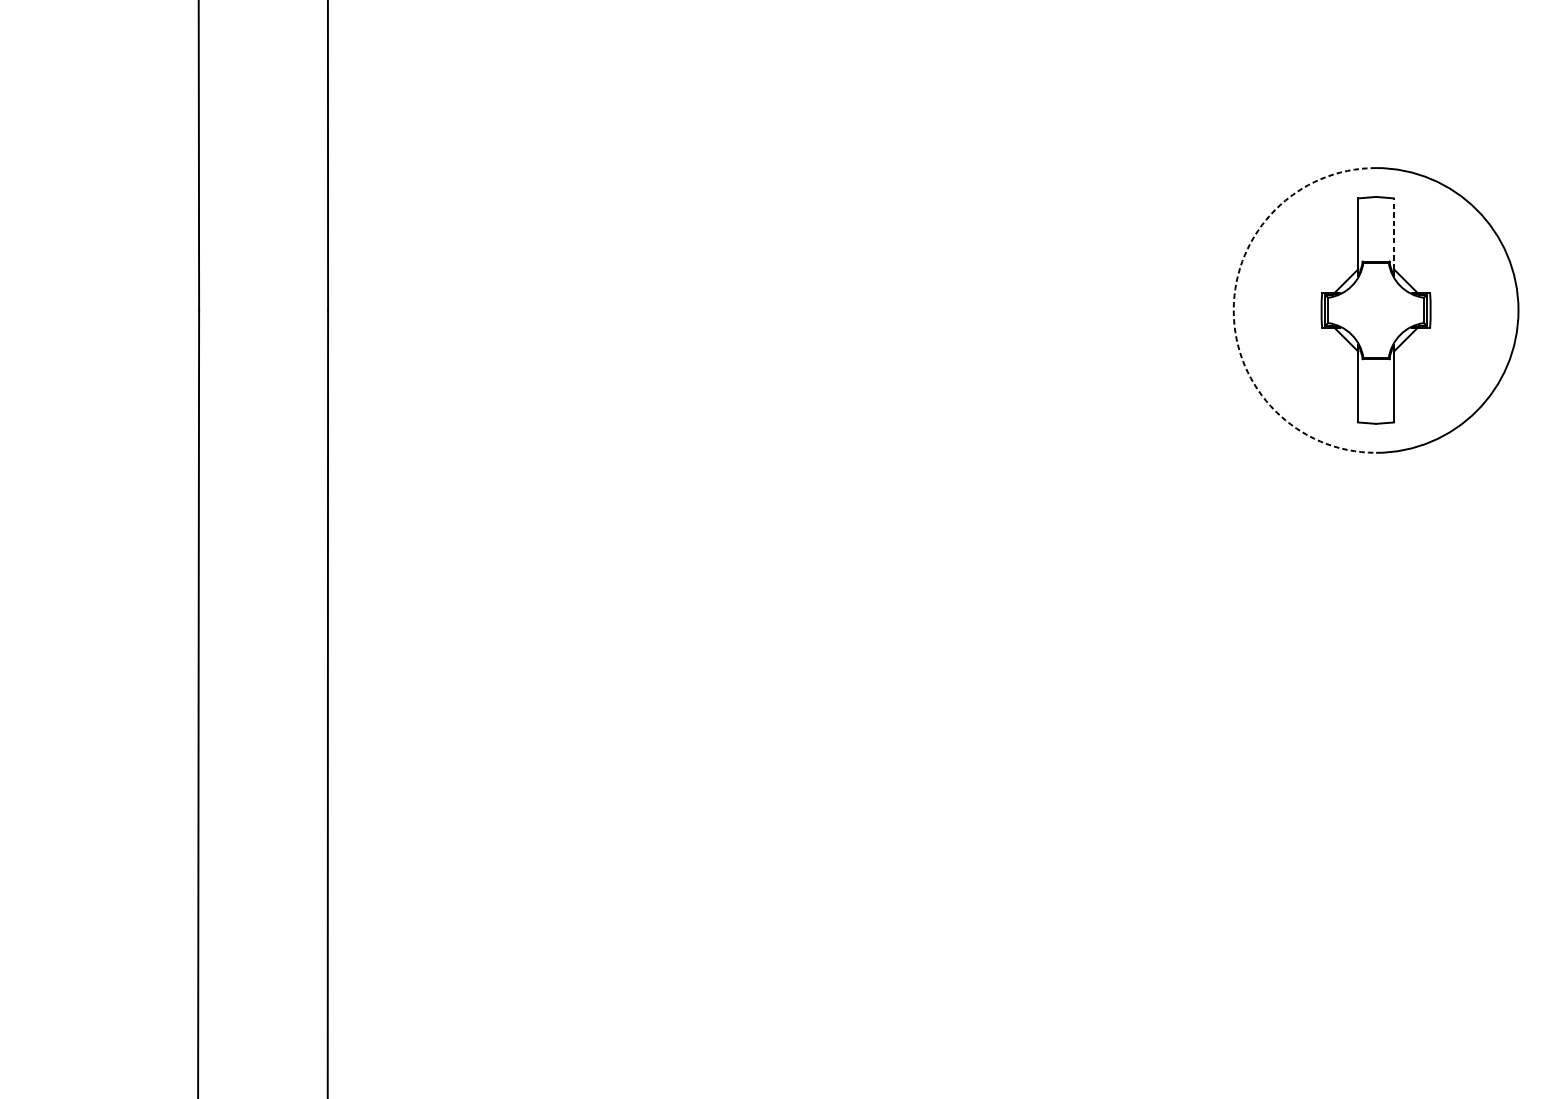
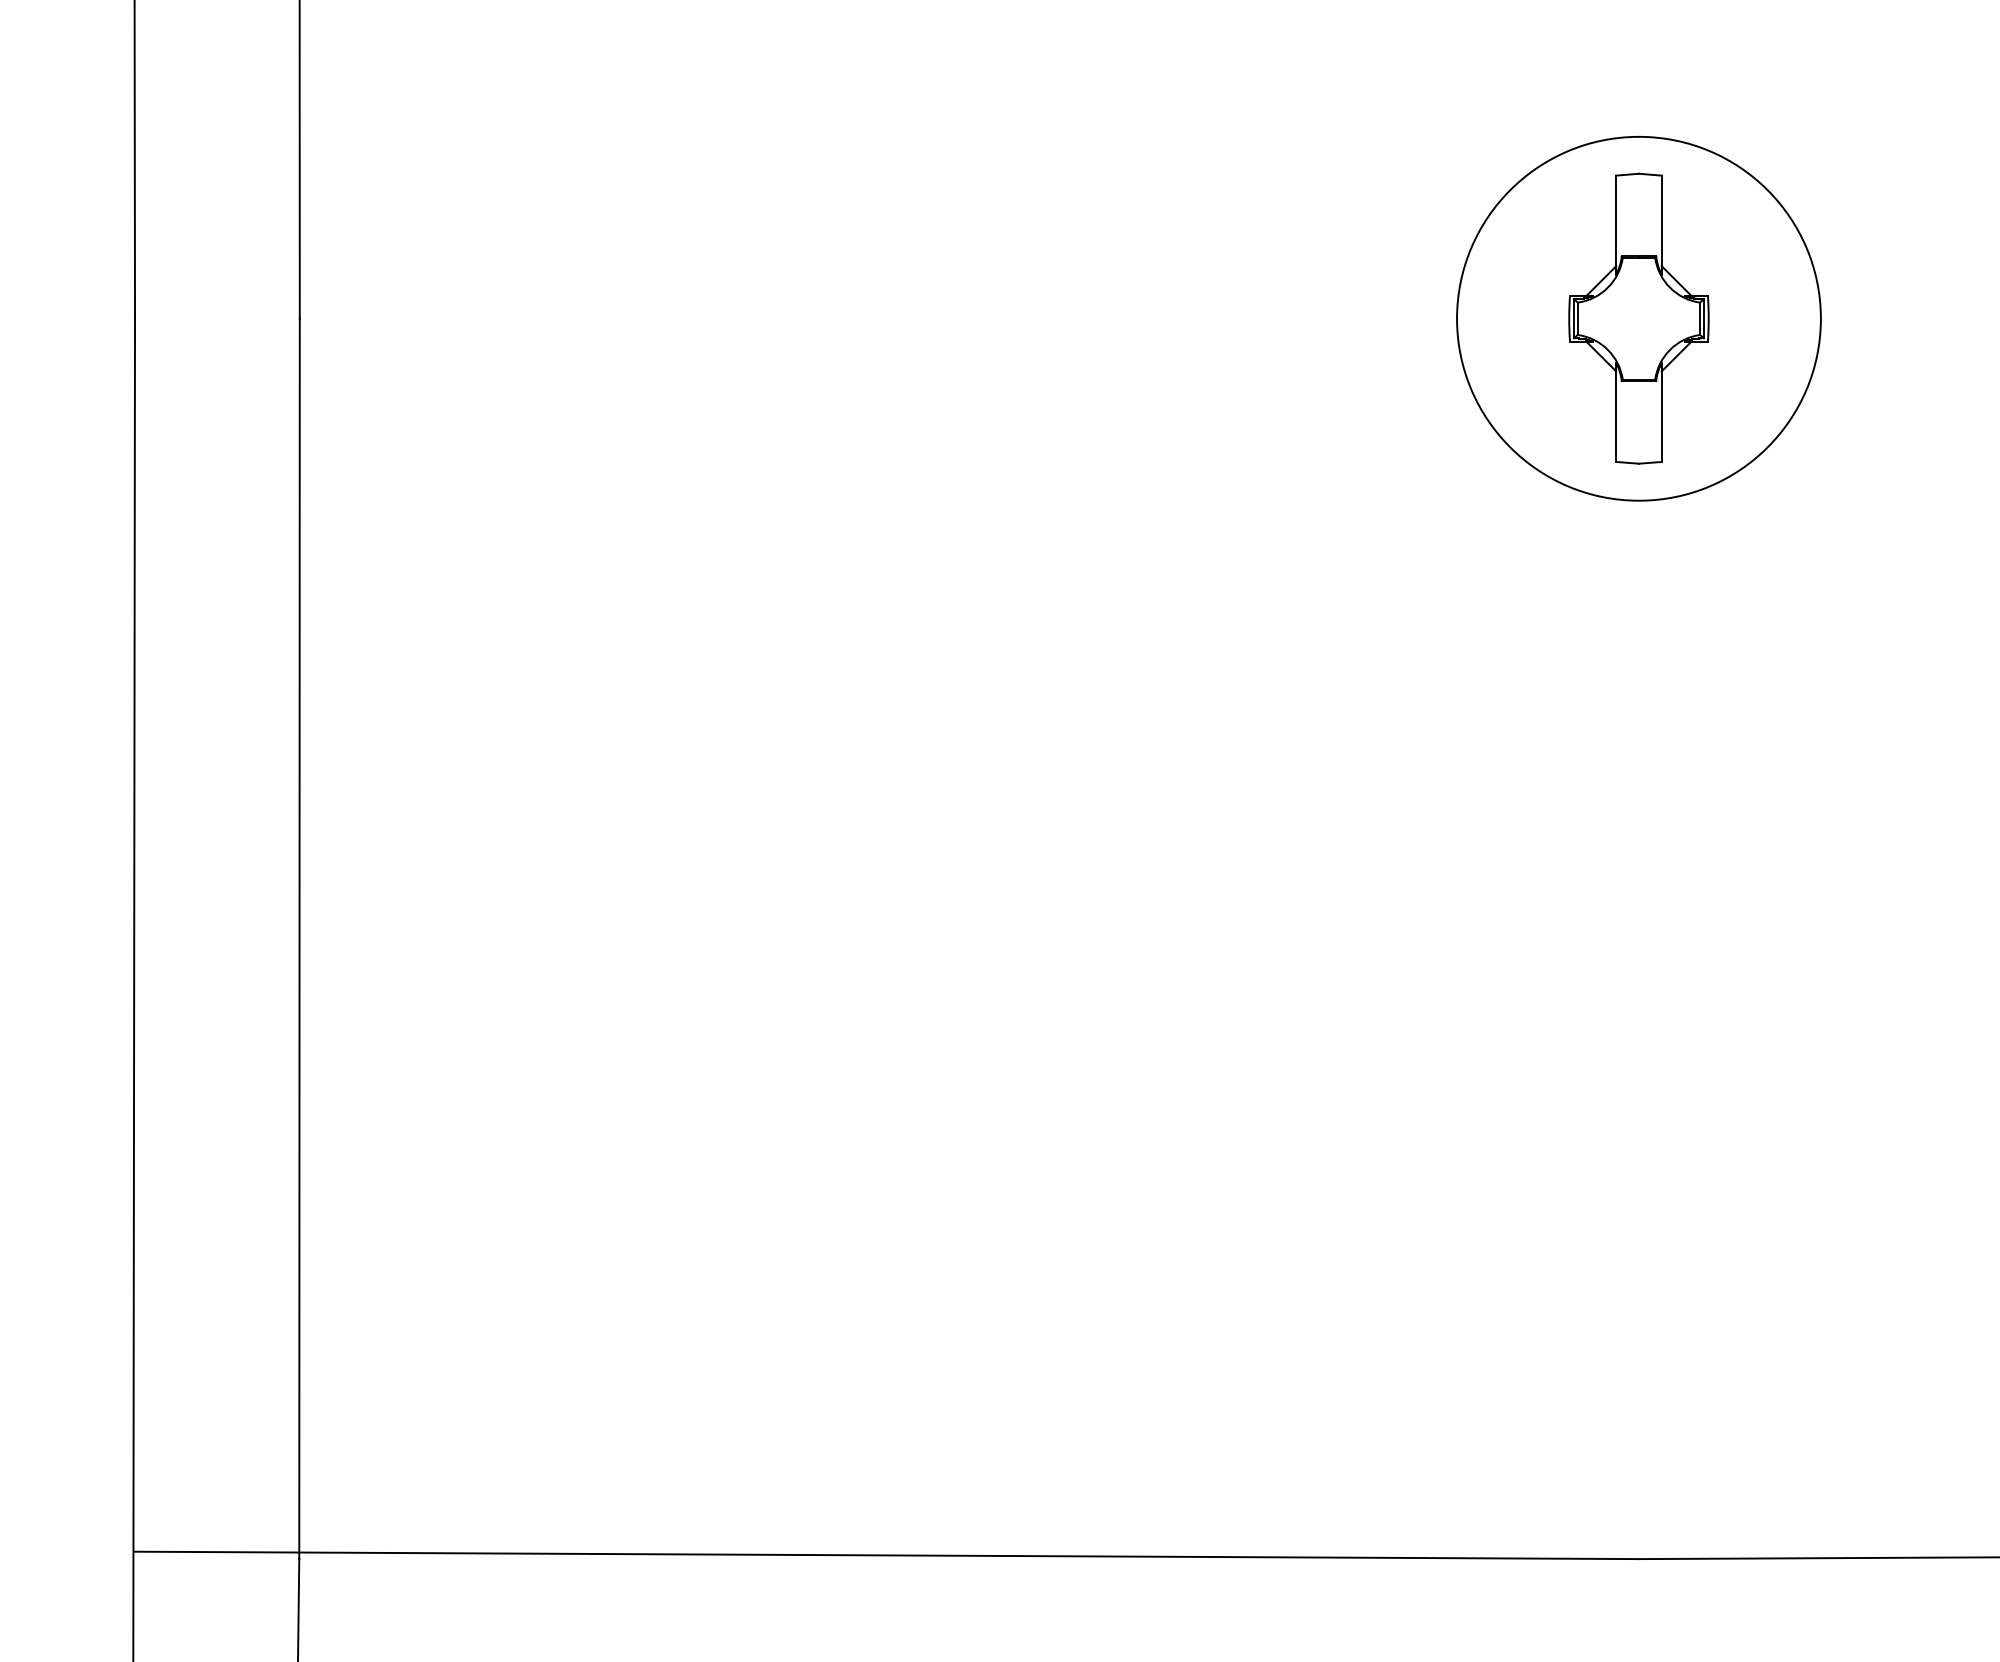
line: (1393, 233) -> (1661, 220), dashed -> solid
arc: (1234, 310) -> (1457, 318), dashed -> solid

